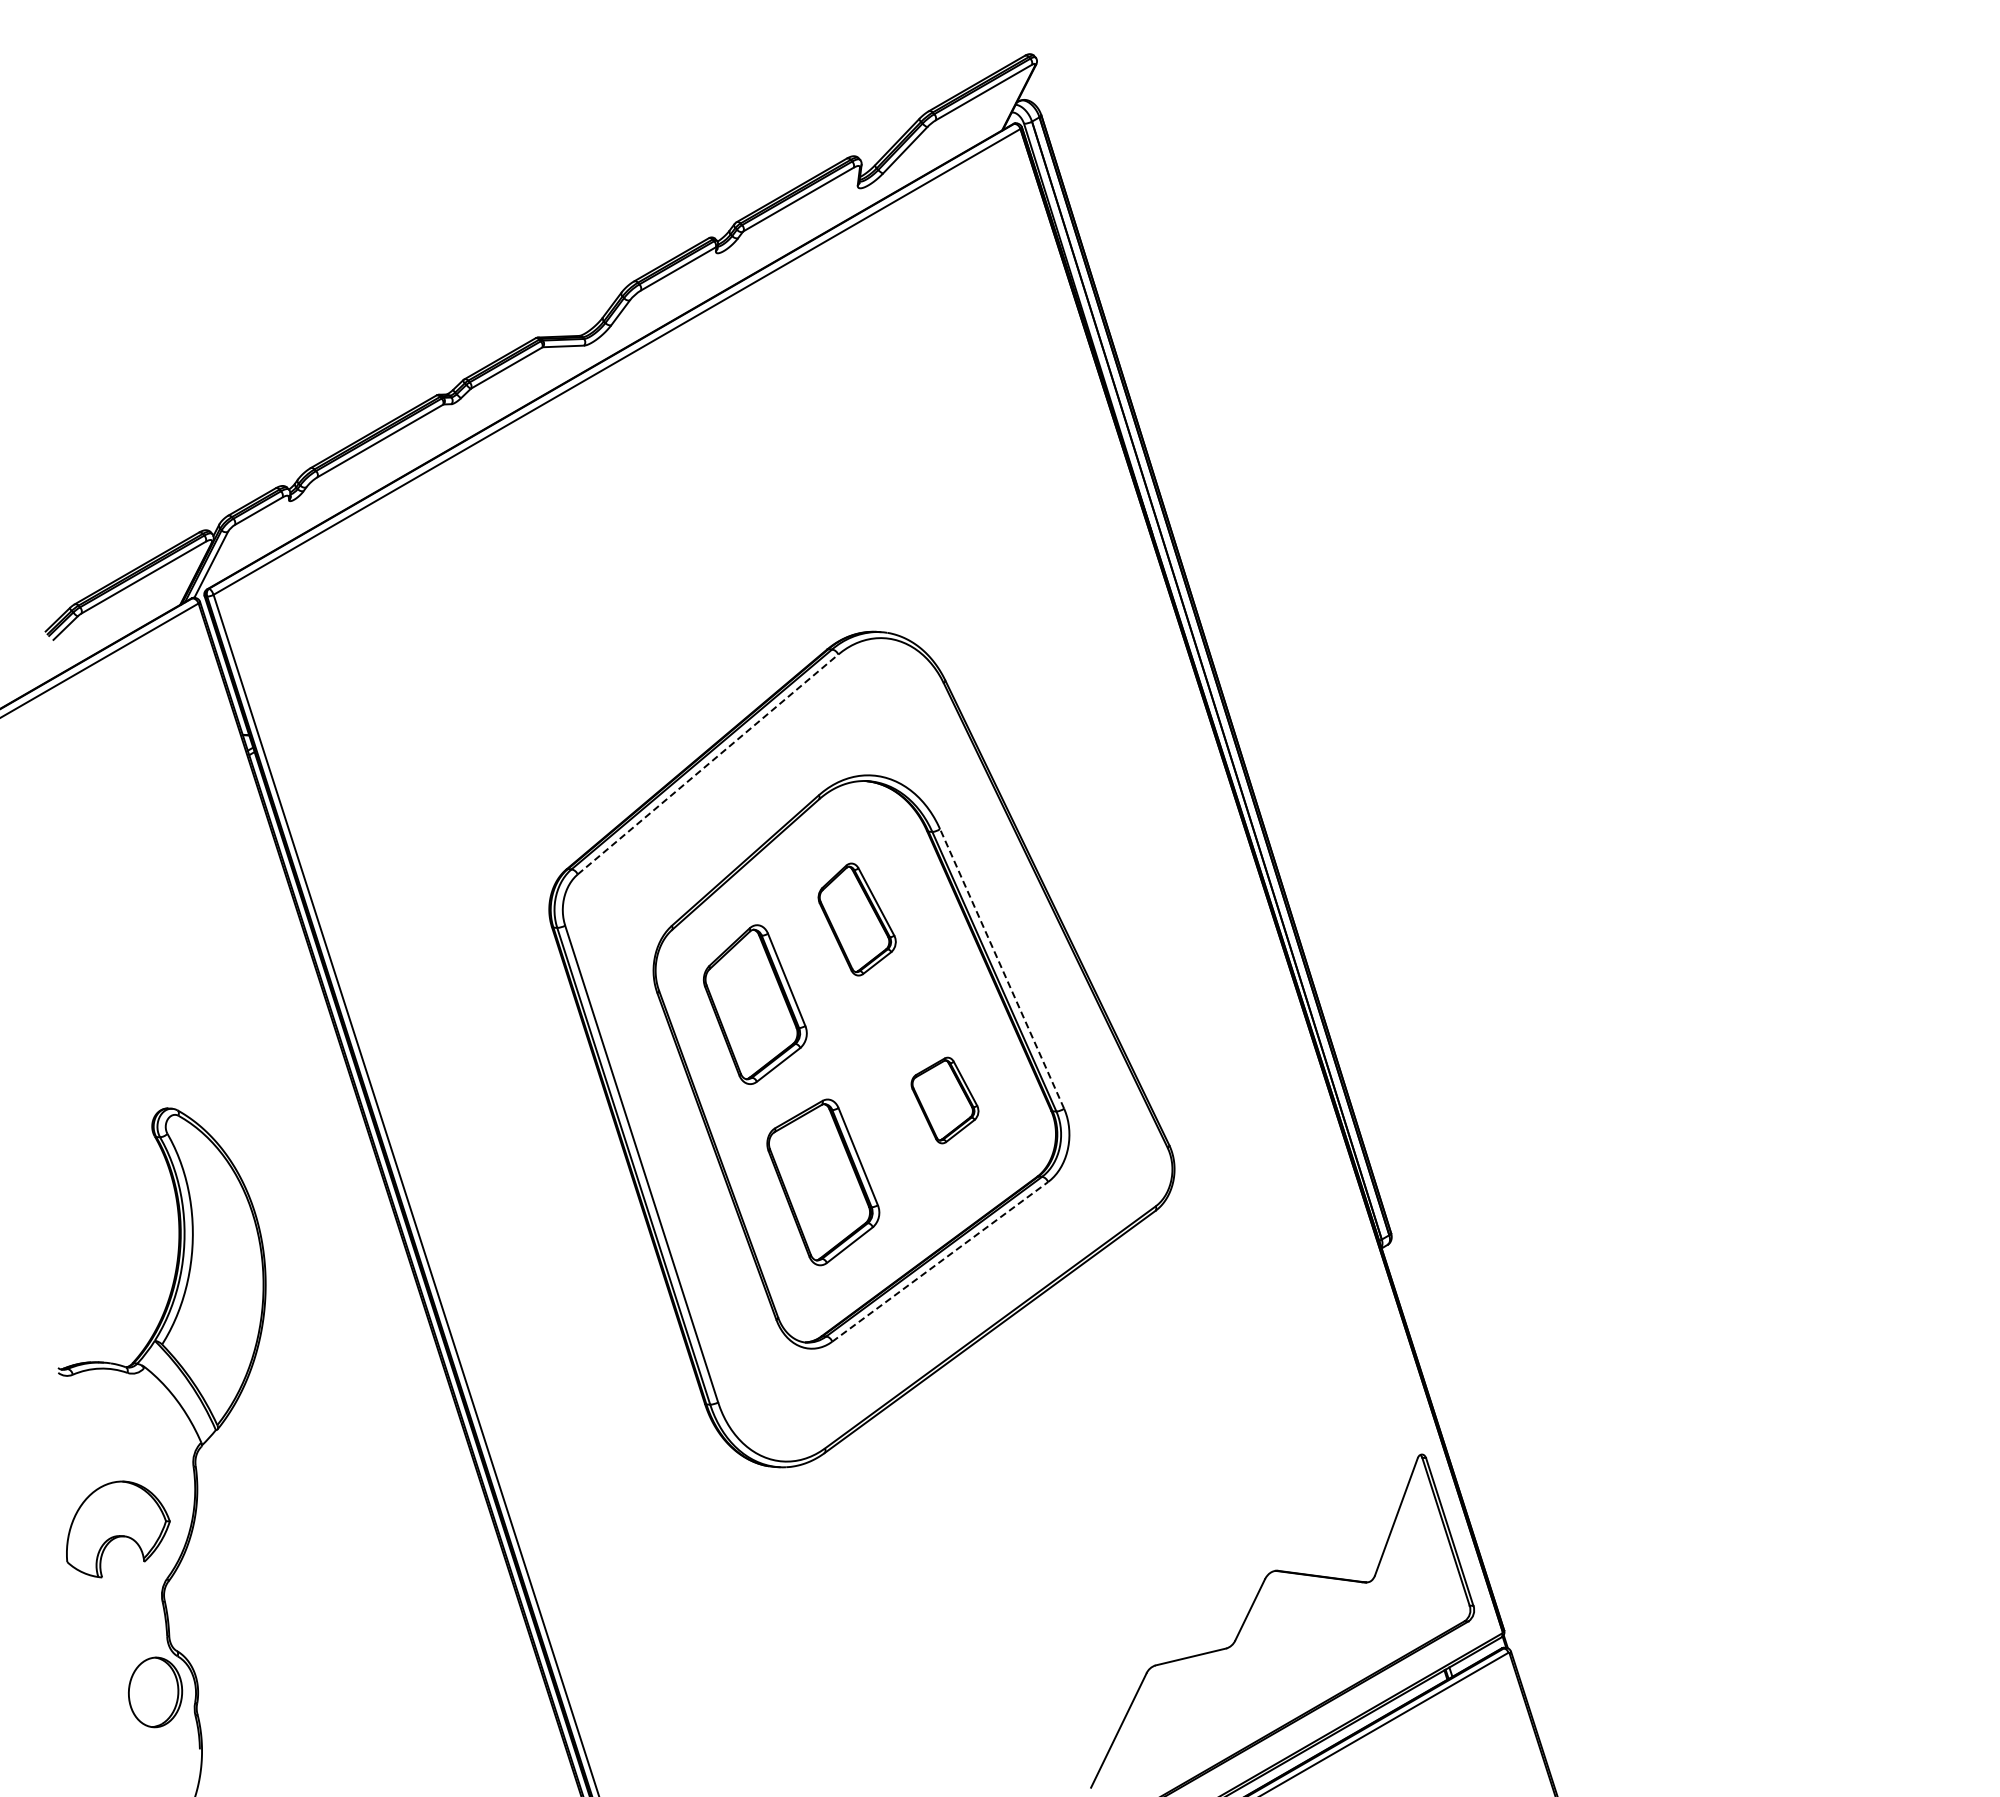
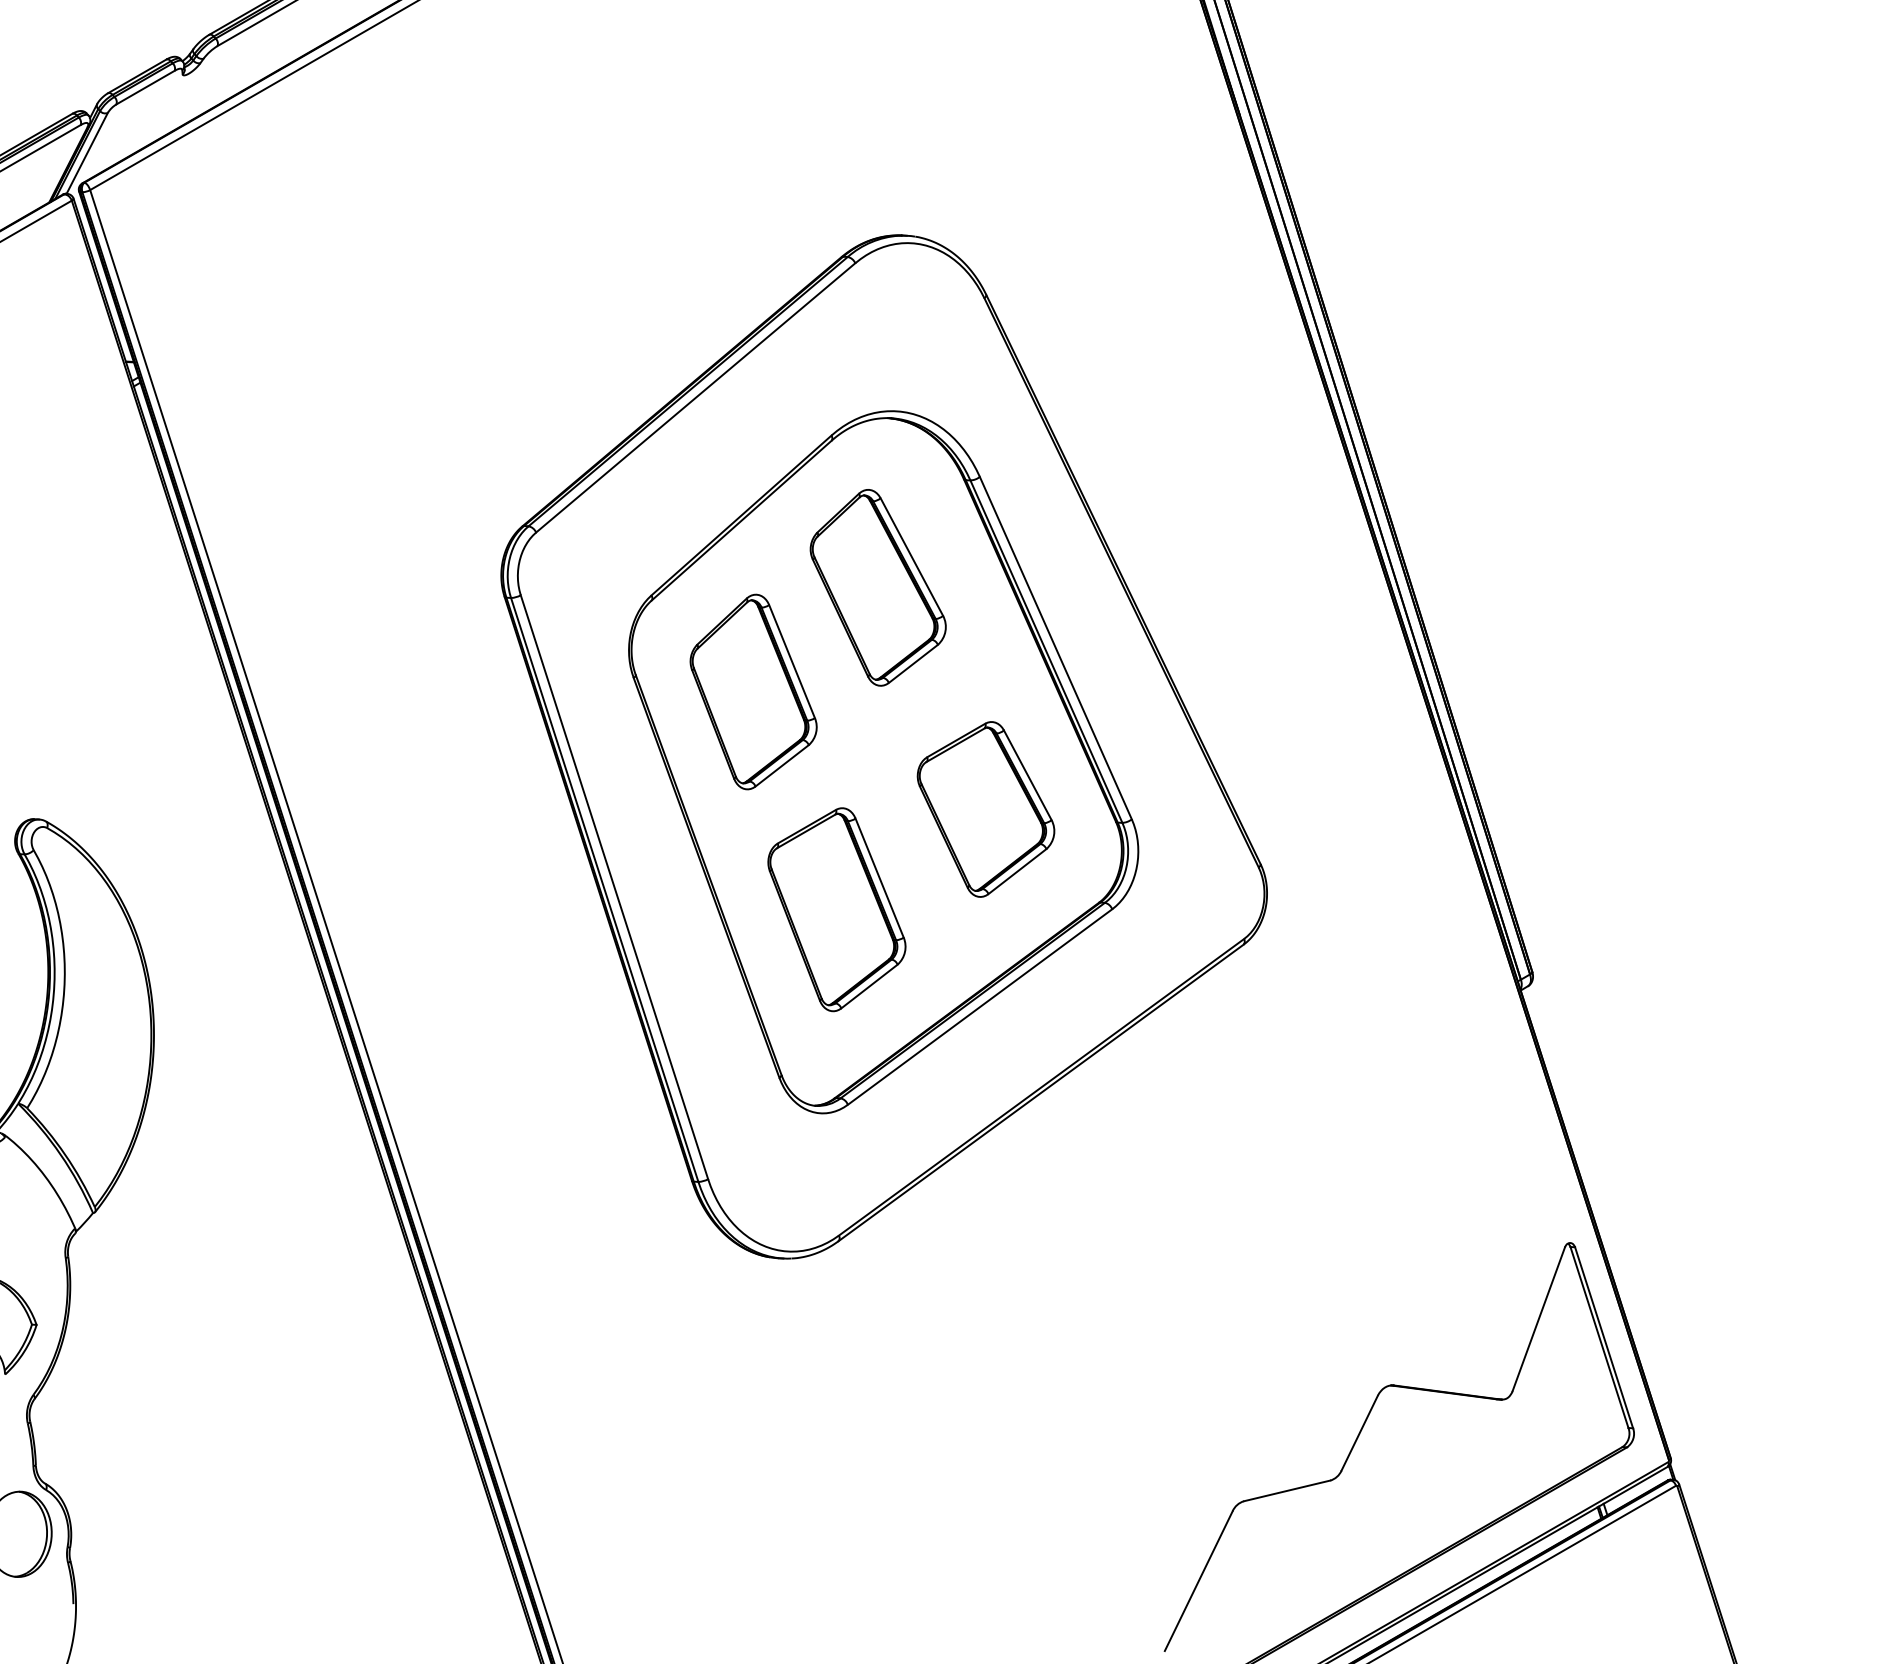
line: (708, 764) -> (696, 397), dashed -> solid
part: (857, 919) -> (878, 587), size x1.43
line: (1002, 968) -> (1056, 647), dashed -> solid
part: (944, 1100) -> (985, 809), size x1.67
line: (940, 1261) -> (980, 1006), dashed -> solid

